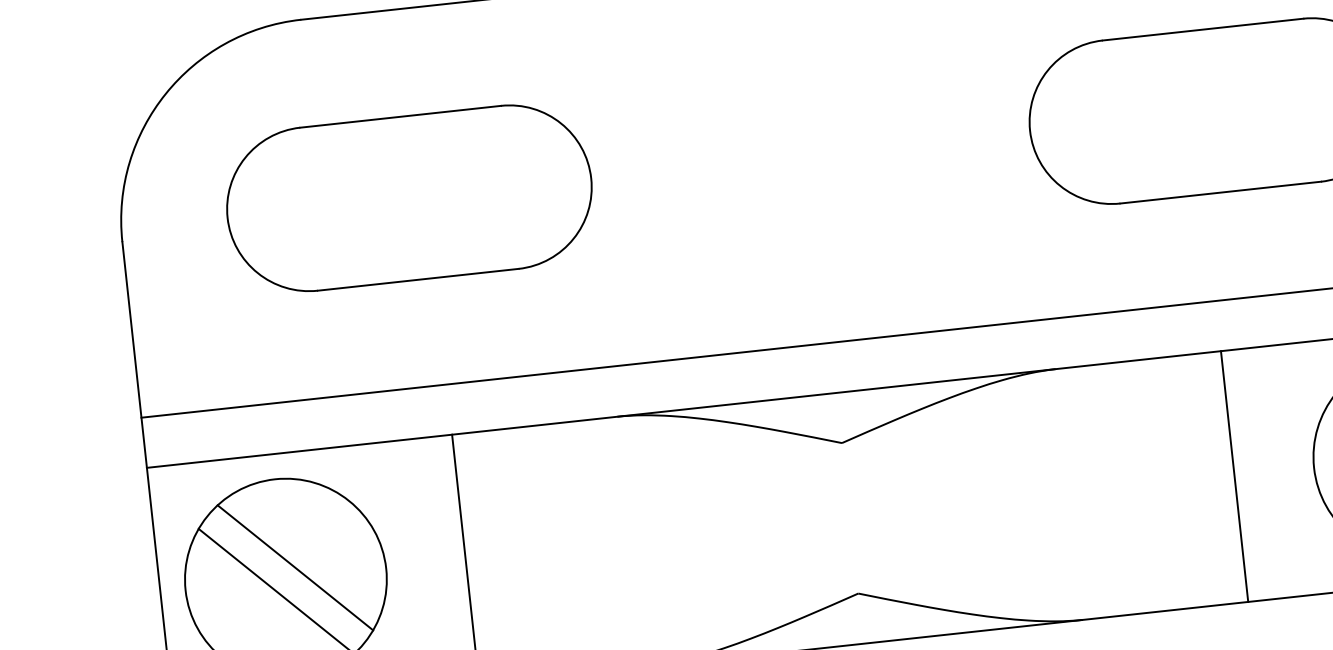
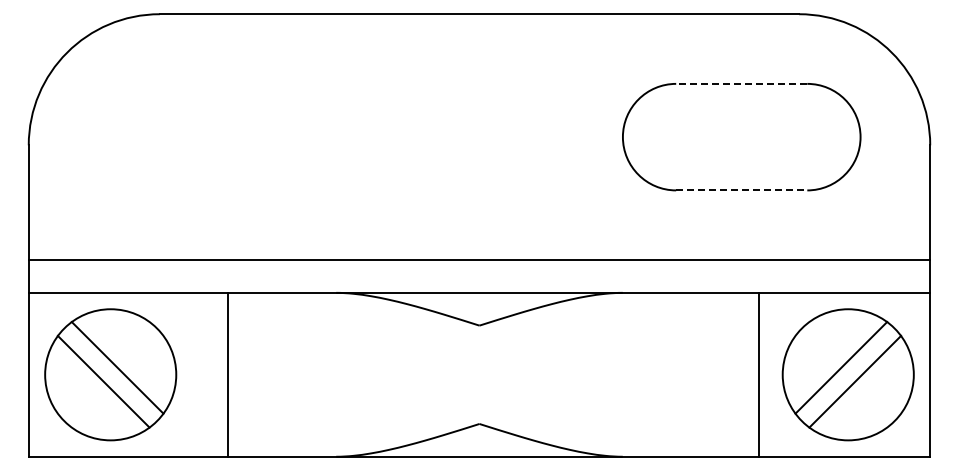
line: (1202, 29) -> (741, 83), solid -> dashed
line: (1220, 192) -> (741, 190), solid -> dashed
part: (408, 198) -> (216, 137), removed
line: (1234, 476) -> (758, 374), moved

